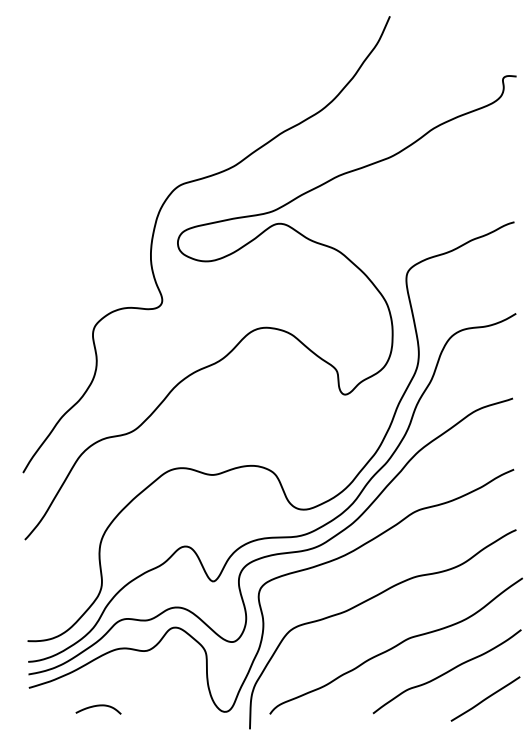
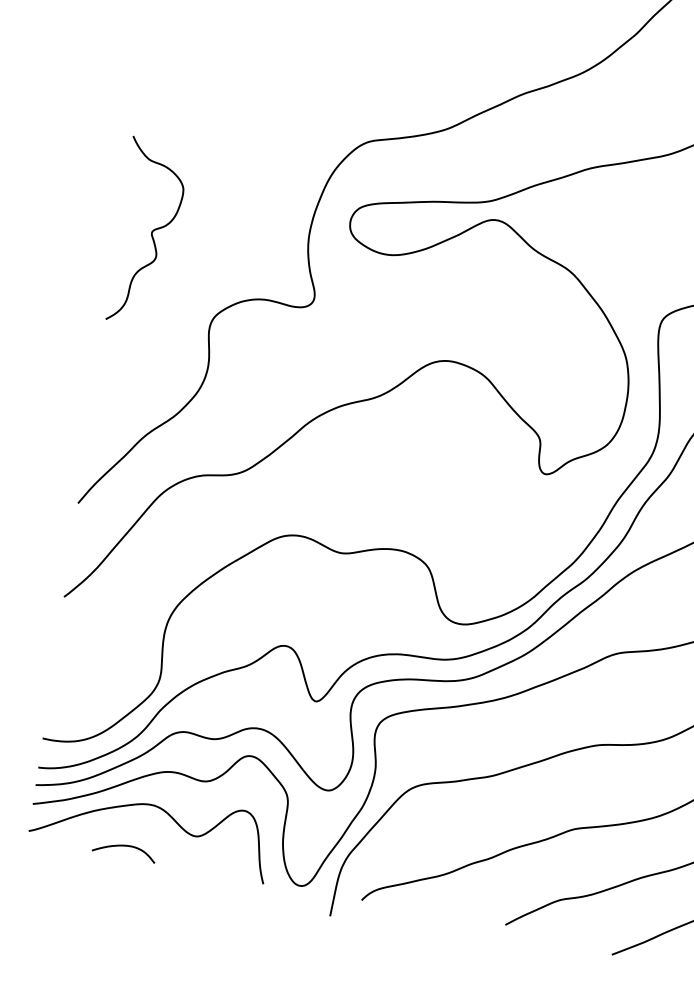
curve: (40, 275) -> (151, 232), added
curve: (118, 676) -> (160, 810), added

